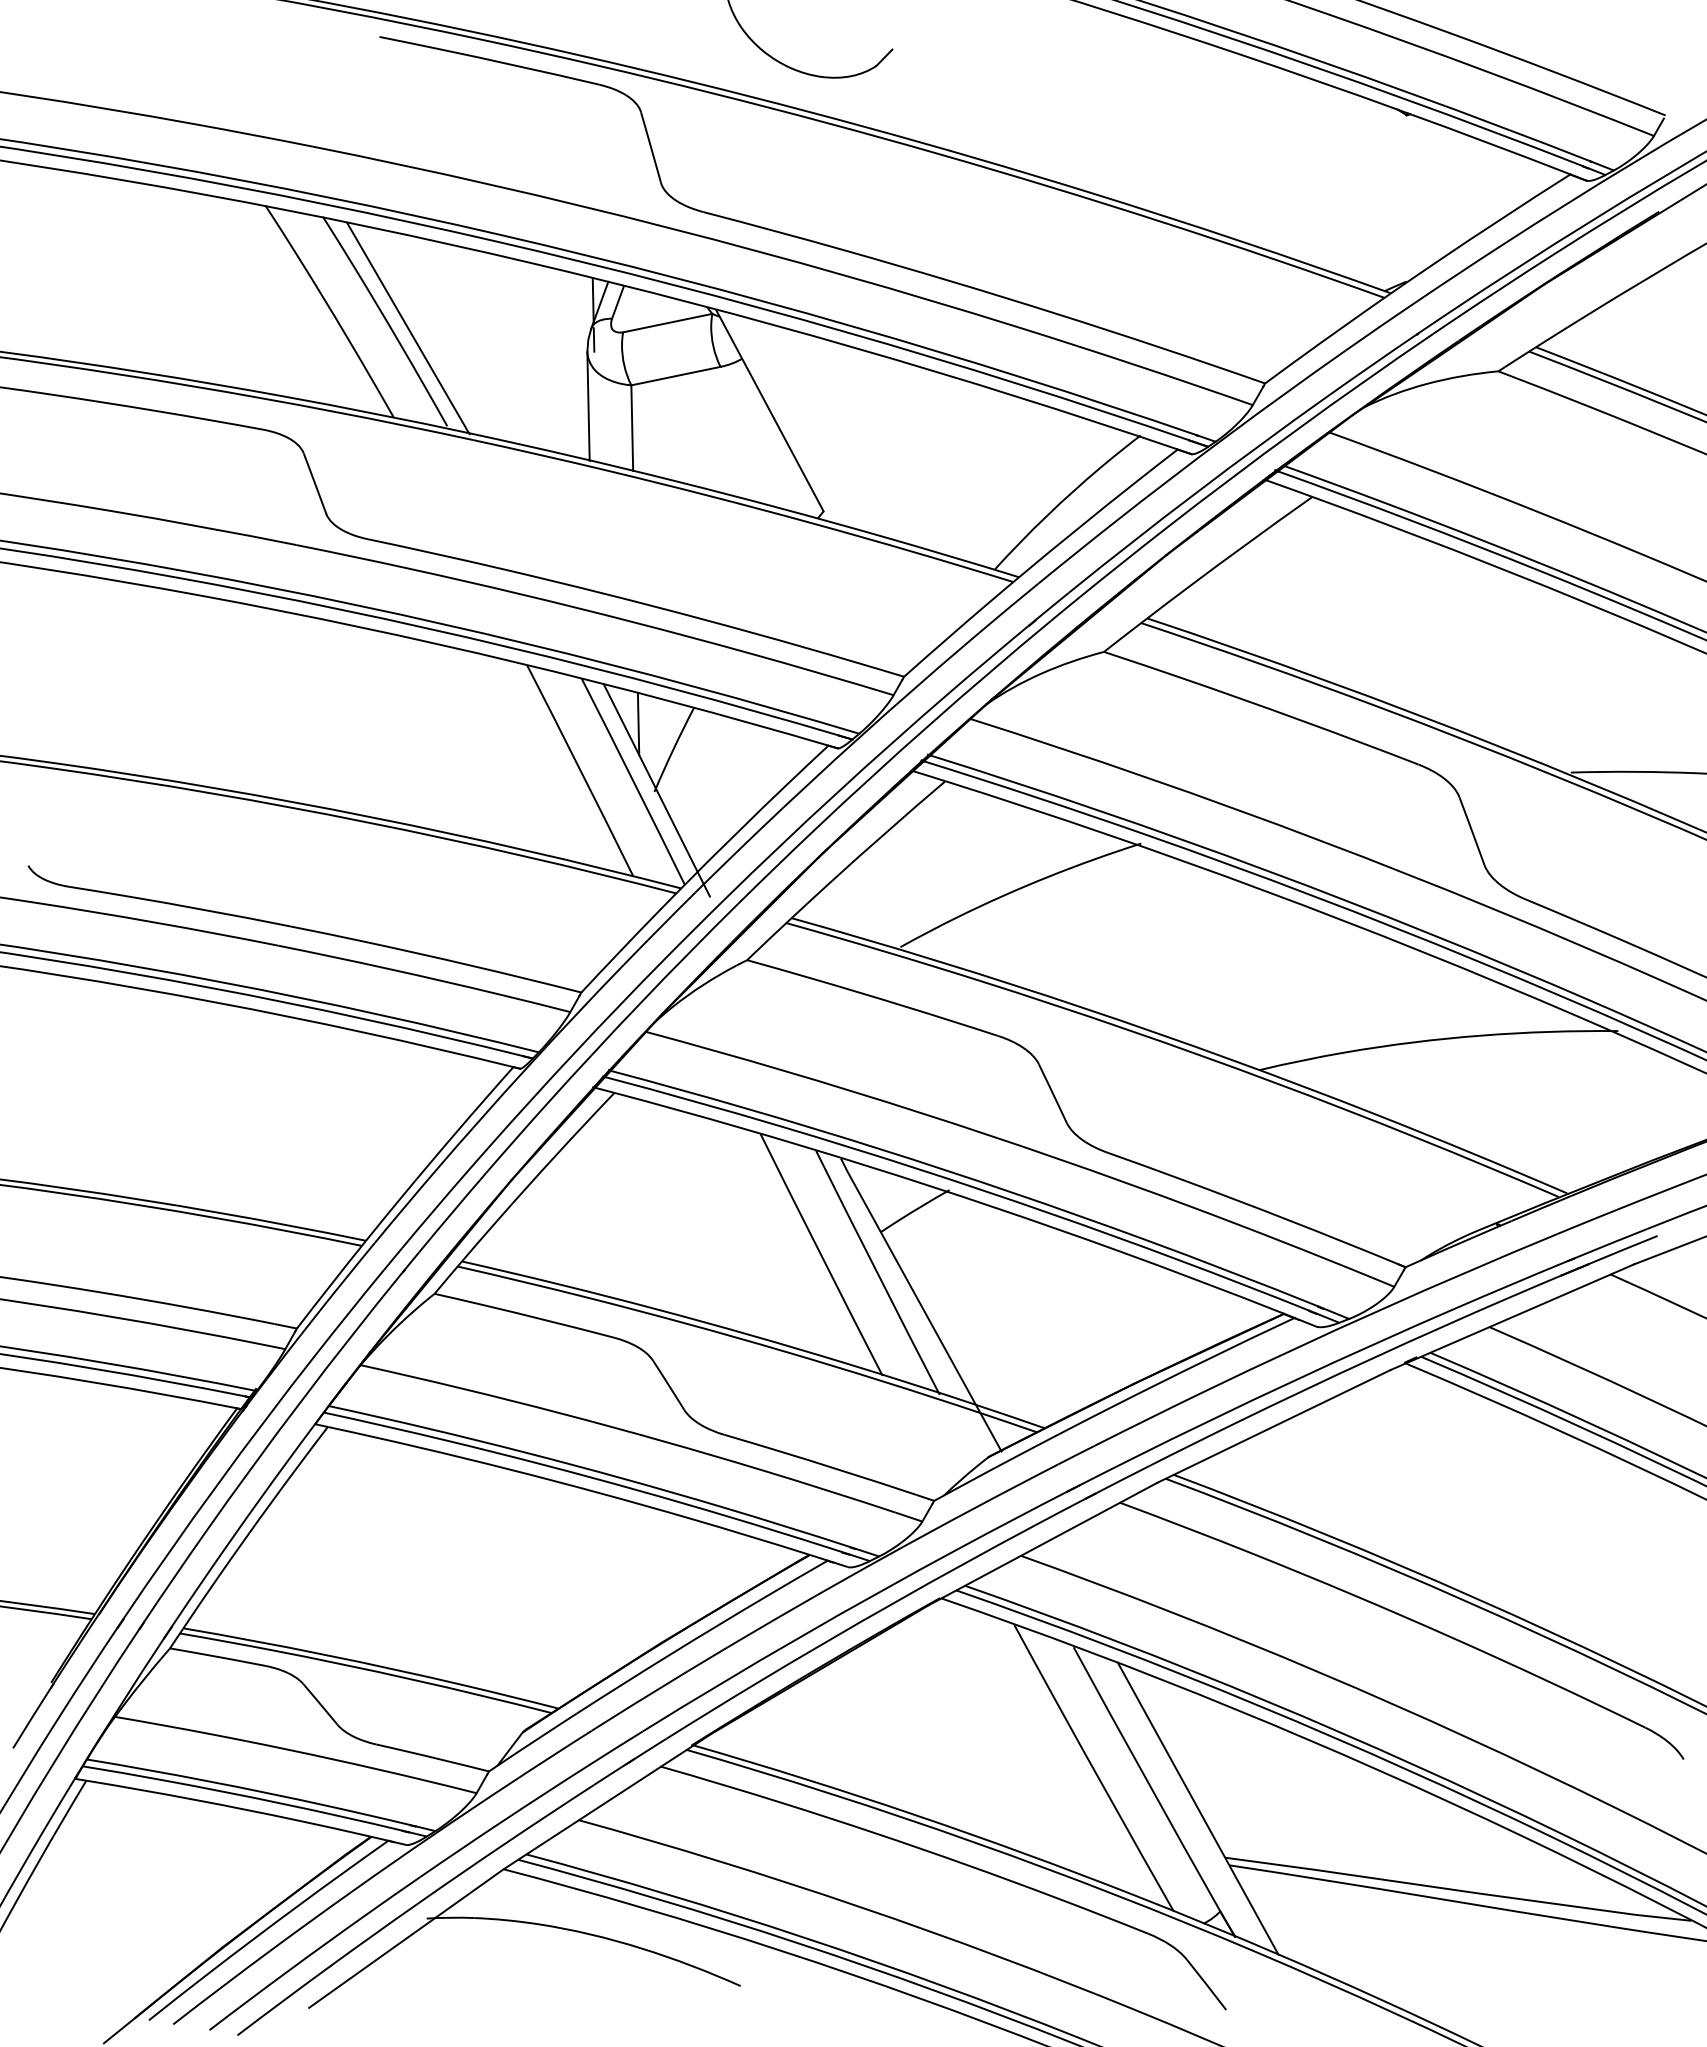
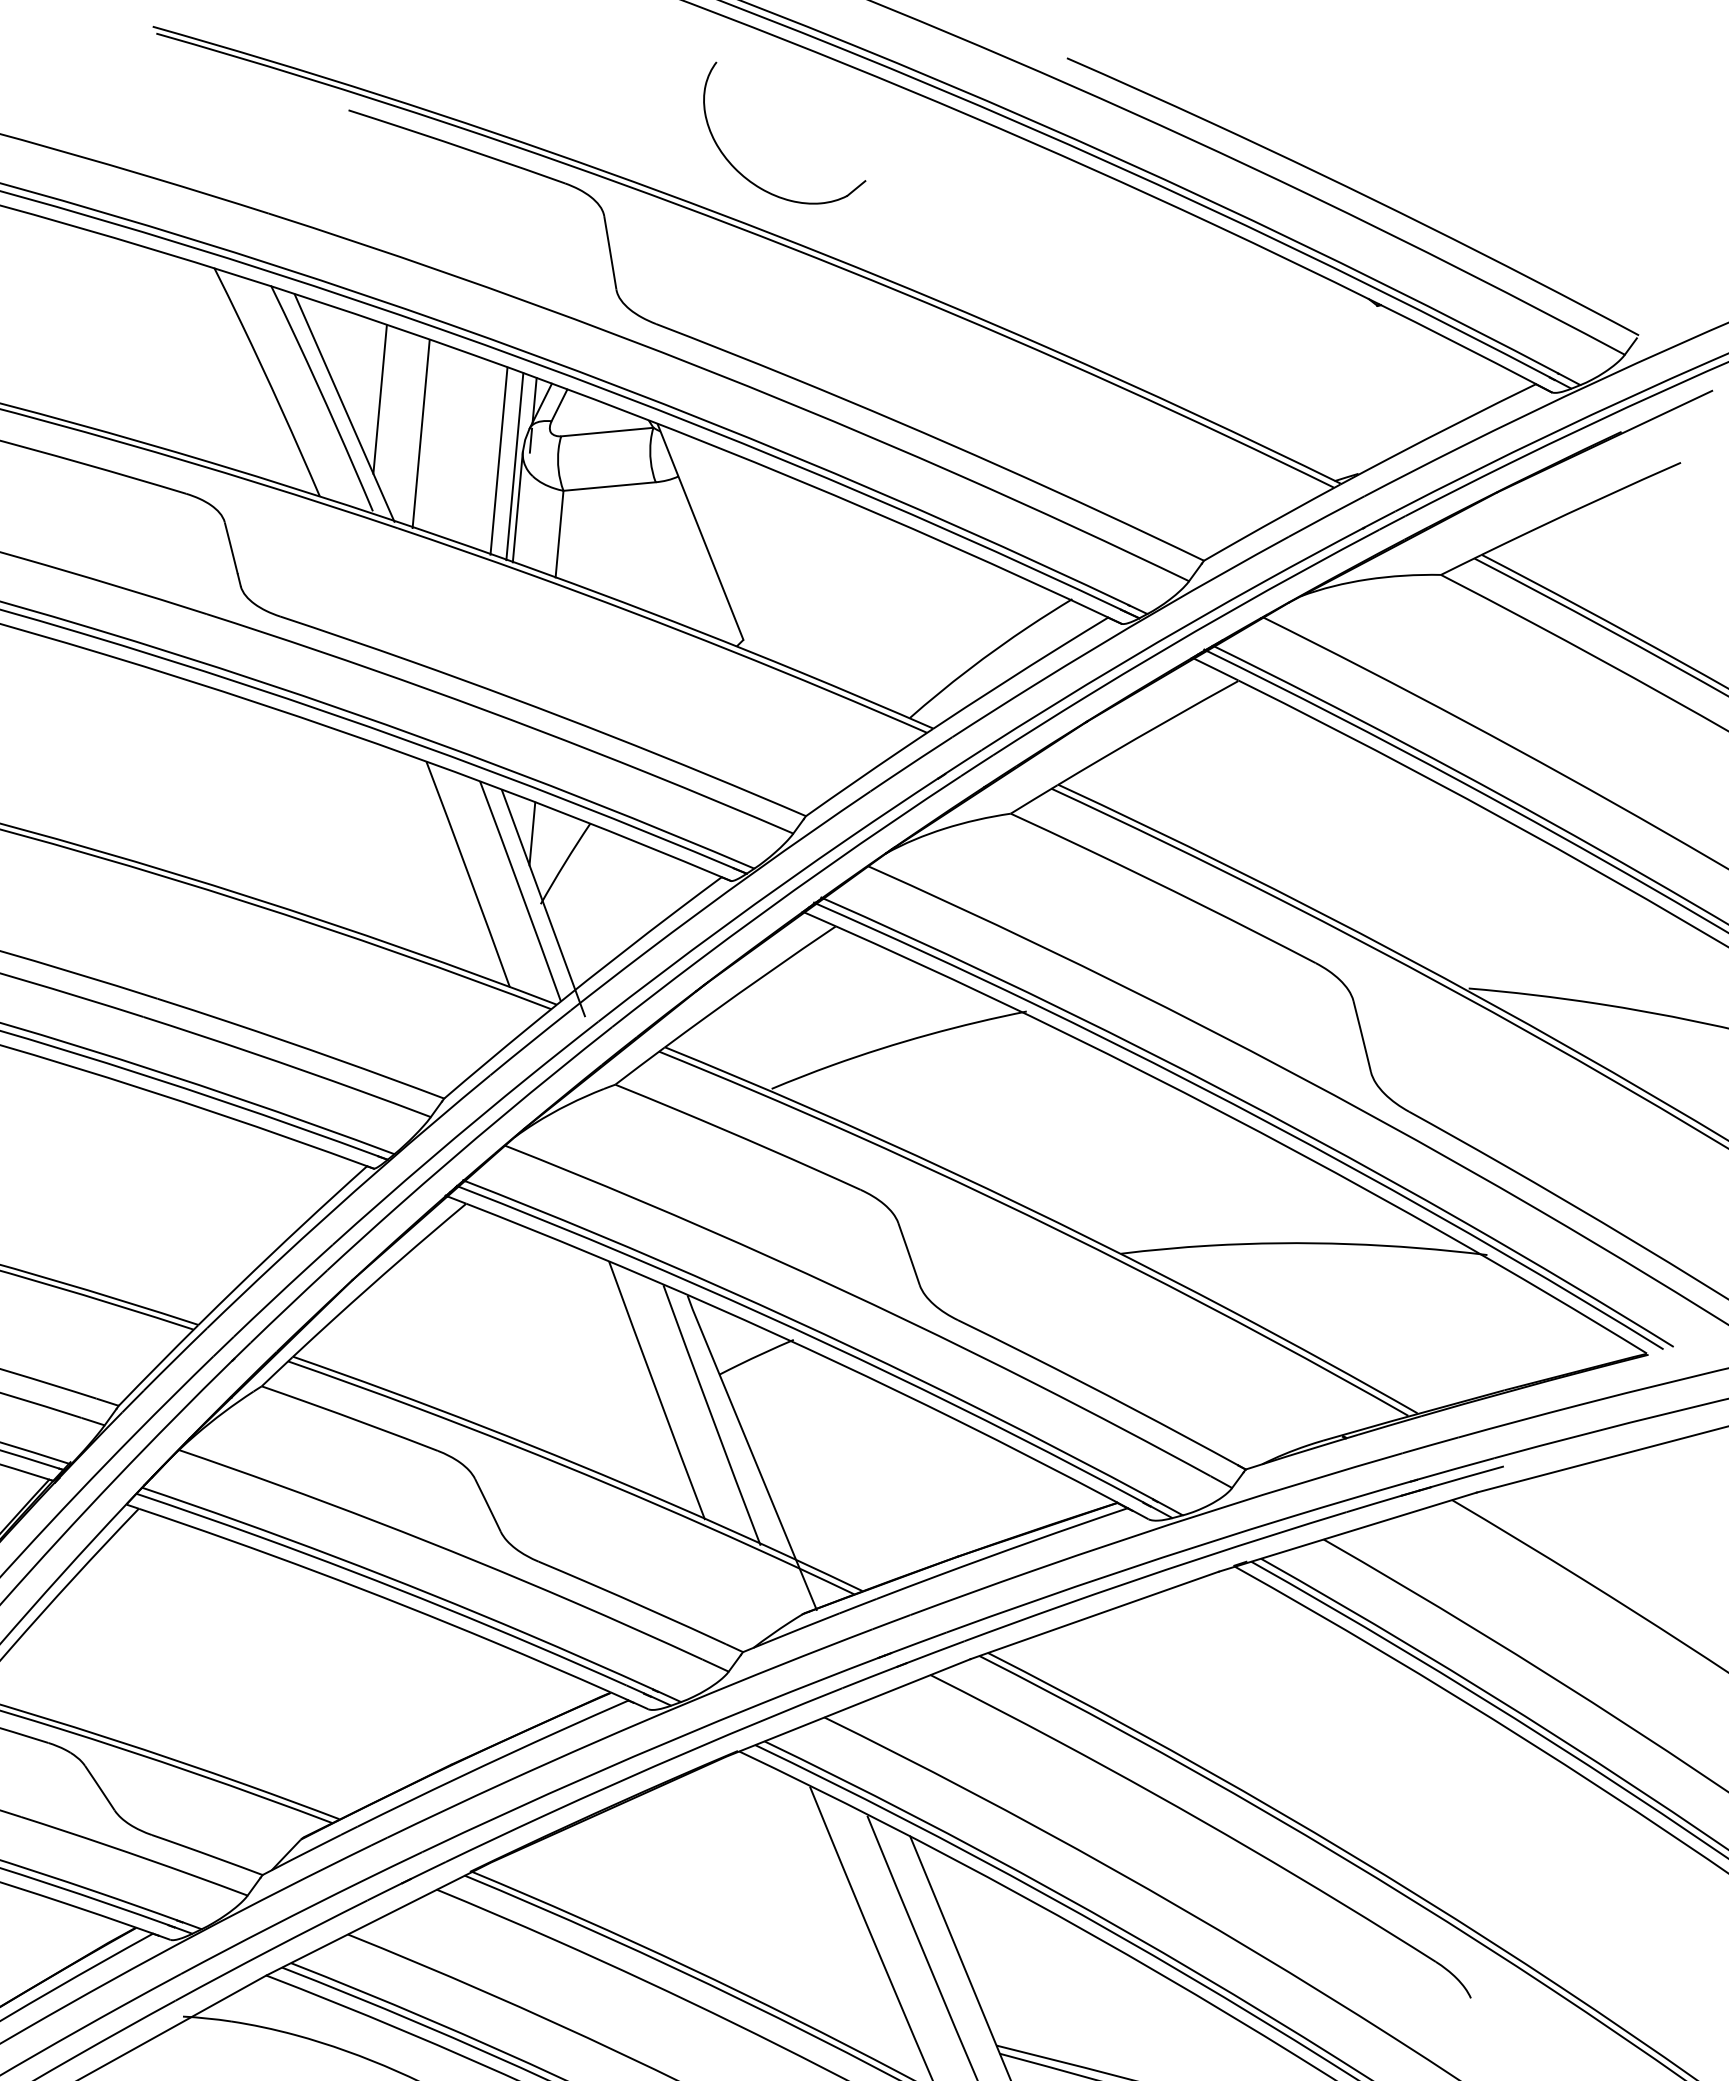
line: (441, 315) -> (379, 398), added
line: (485, 345) -> (420, 434), added
line: (565, 363) -> (499, 461), added
line: (581, 366) -> (515, 466), added

